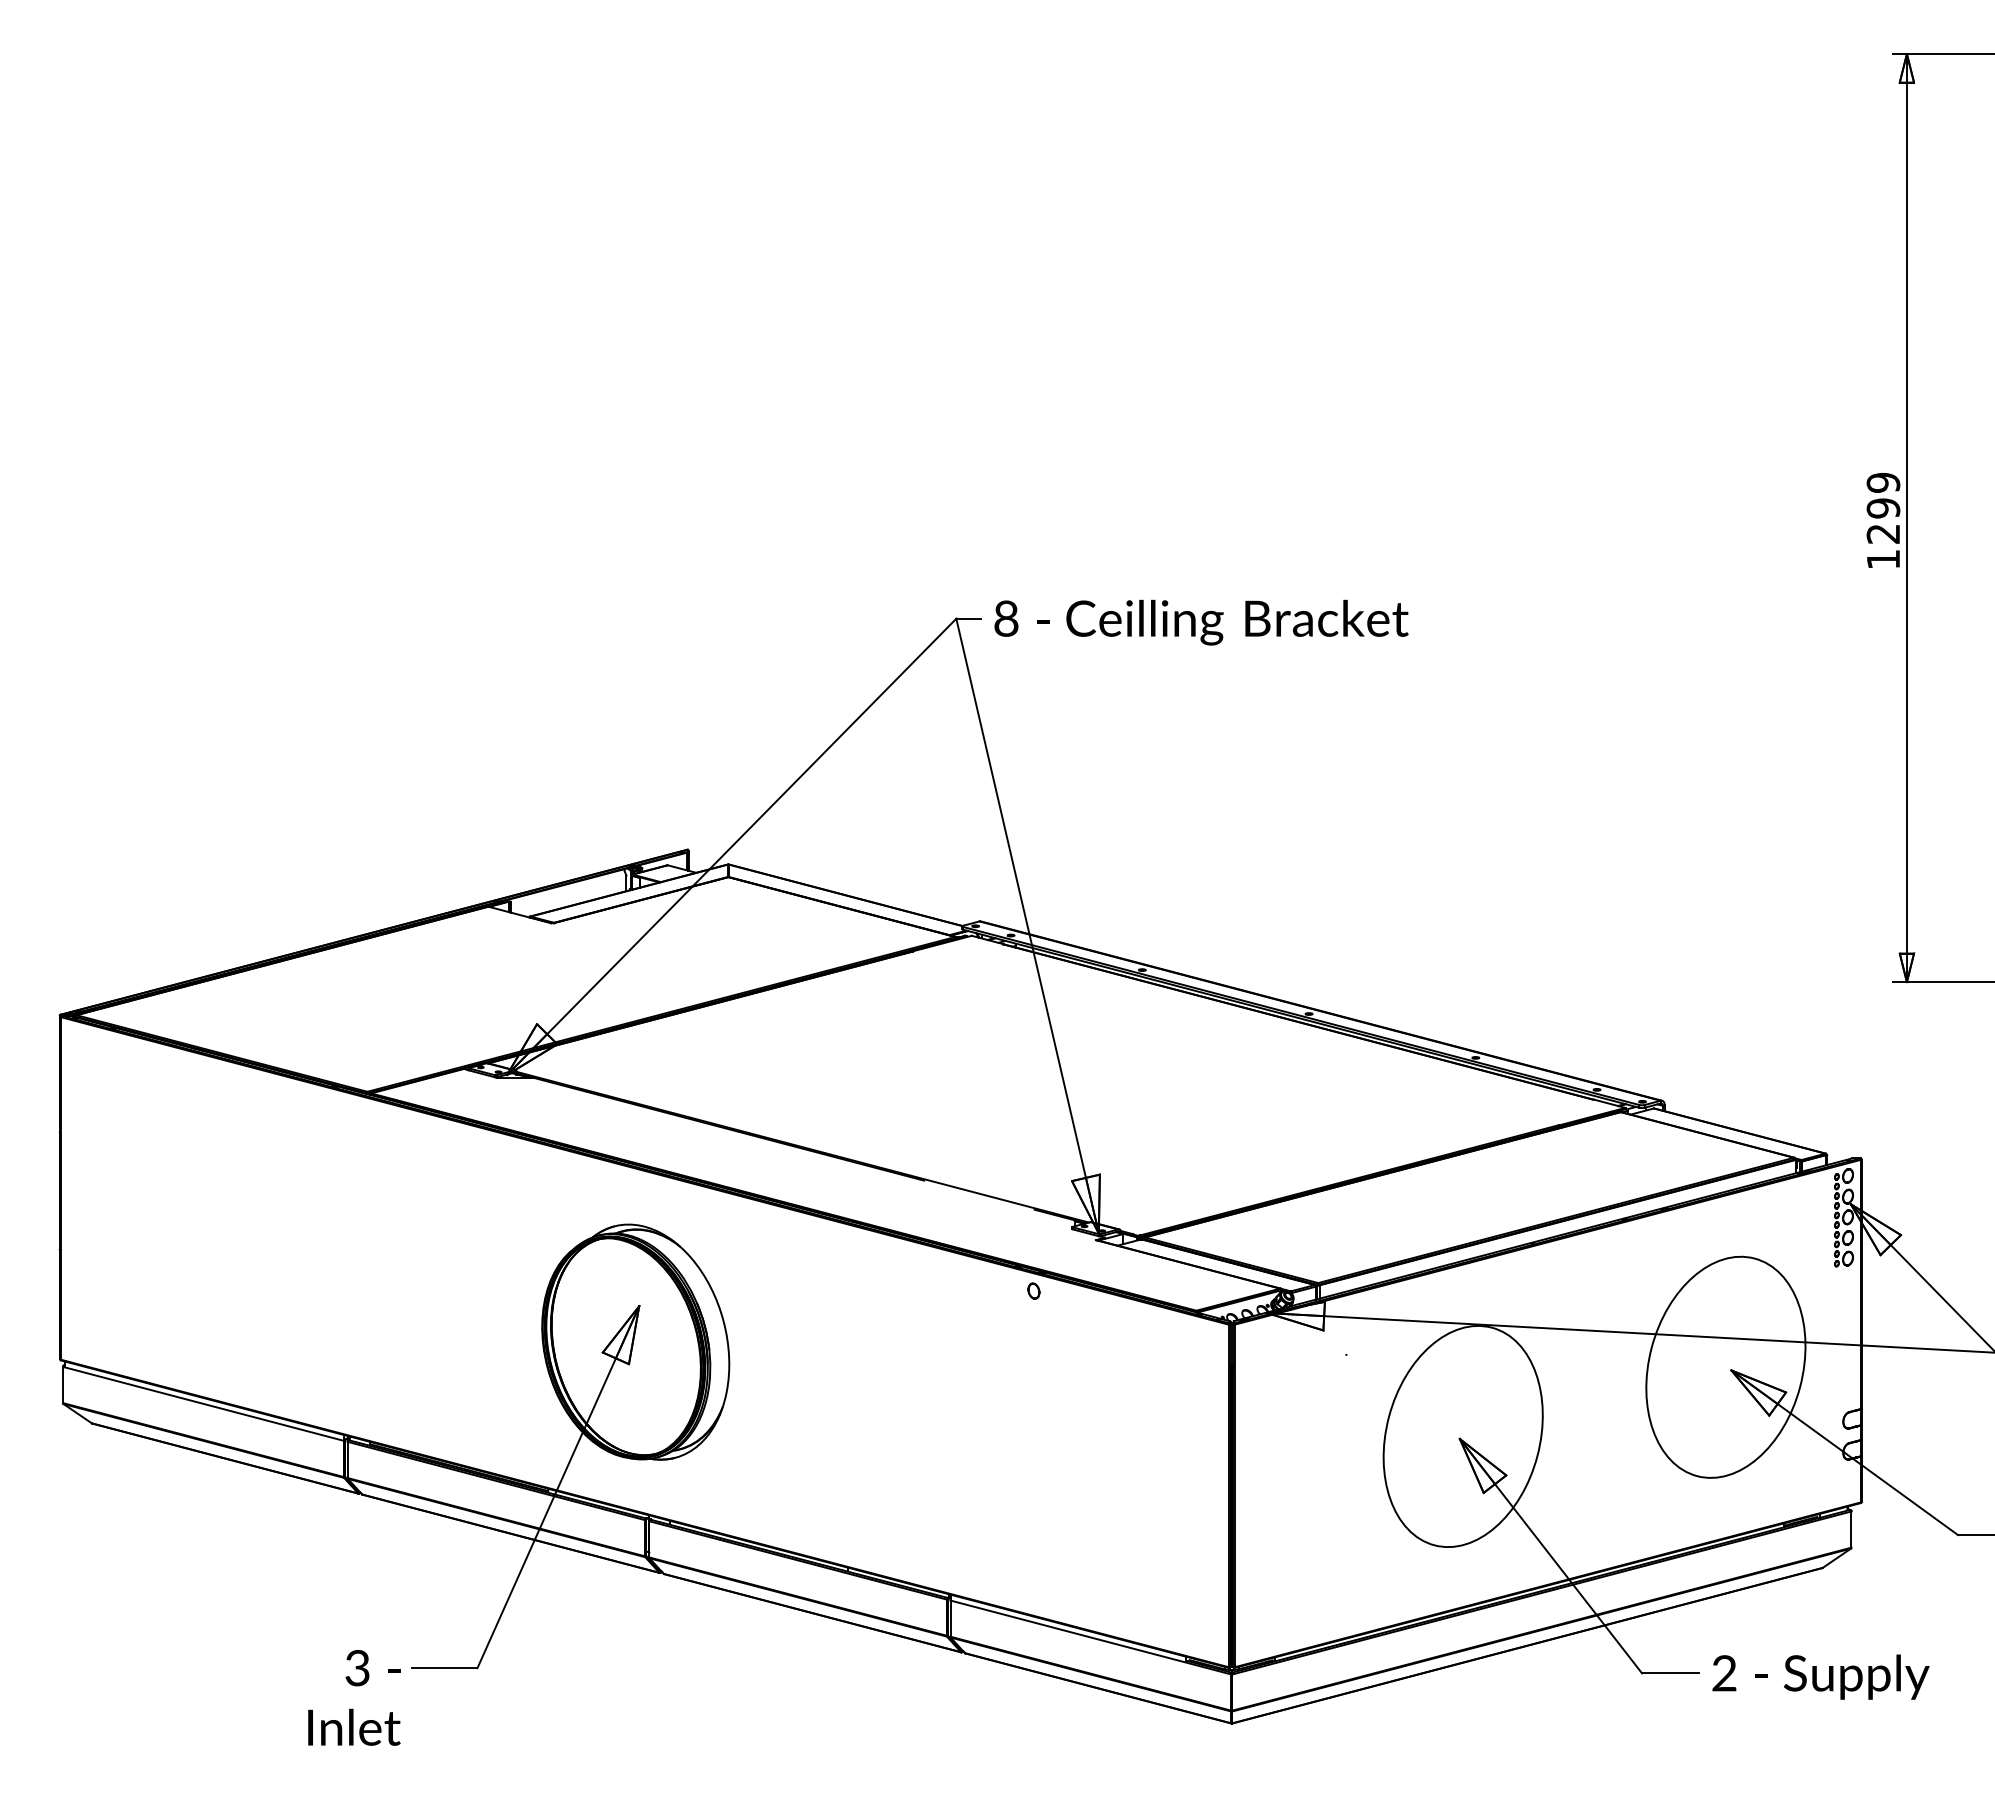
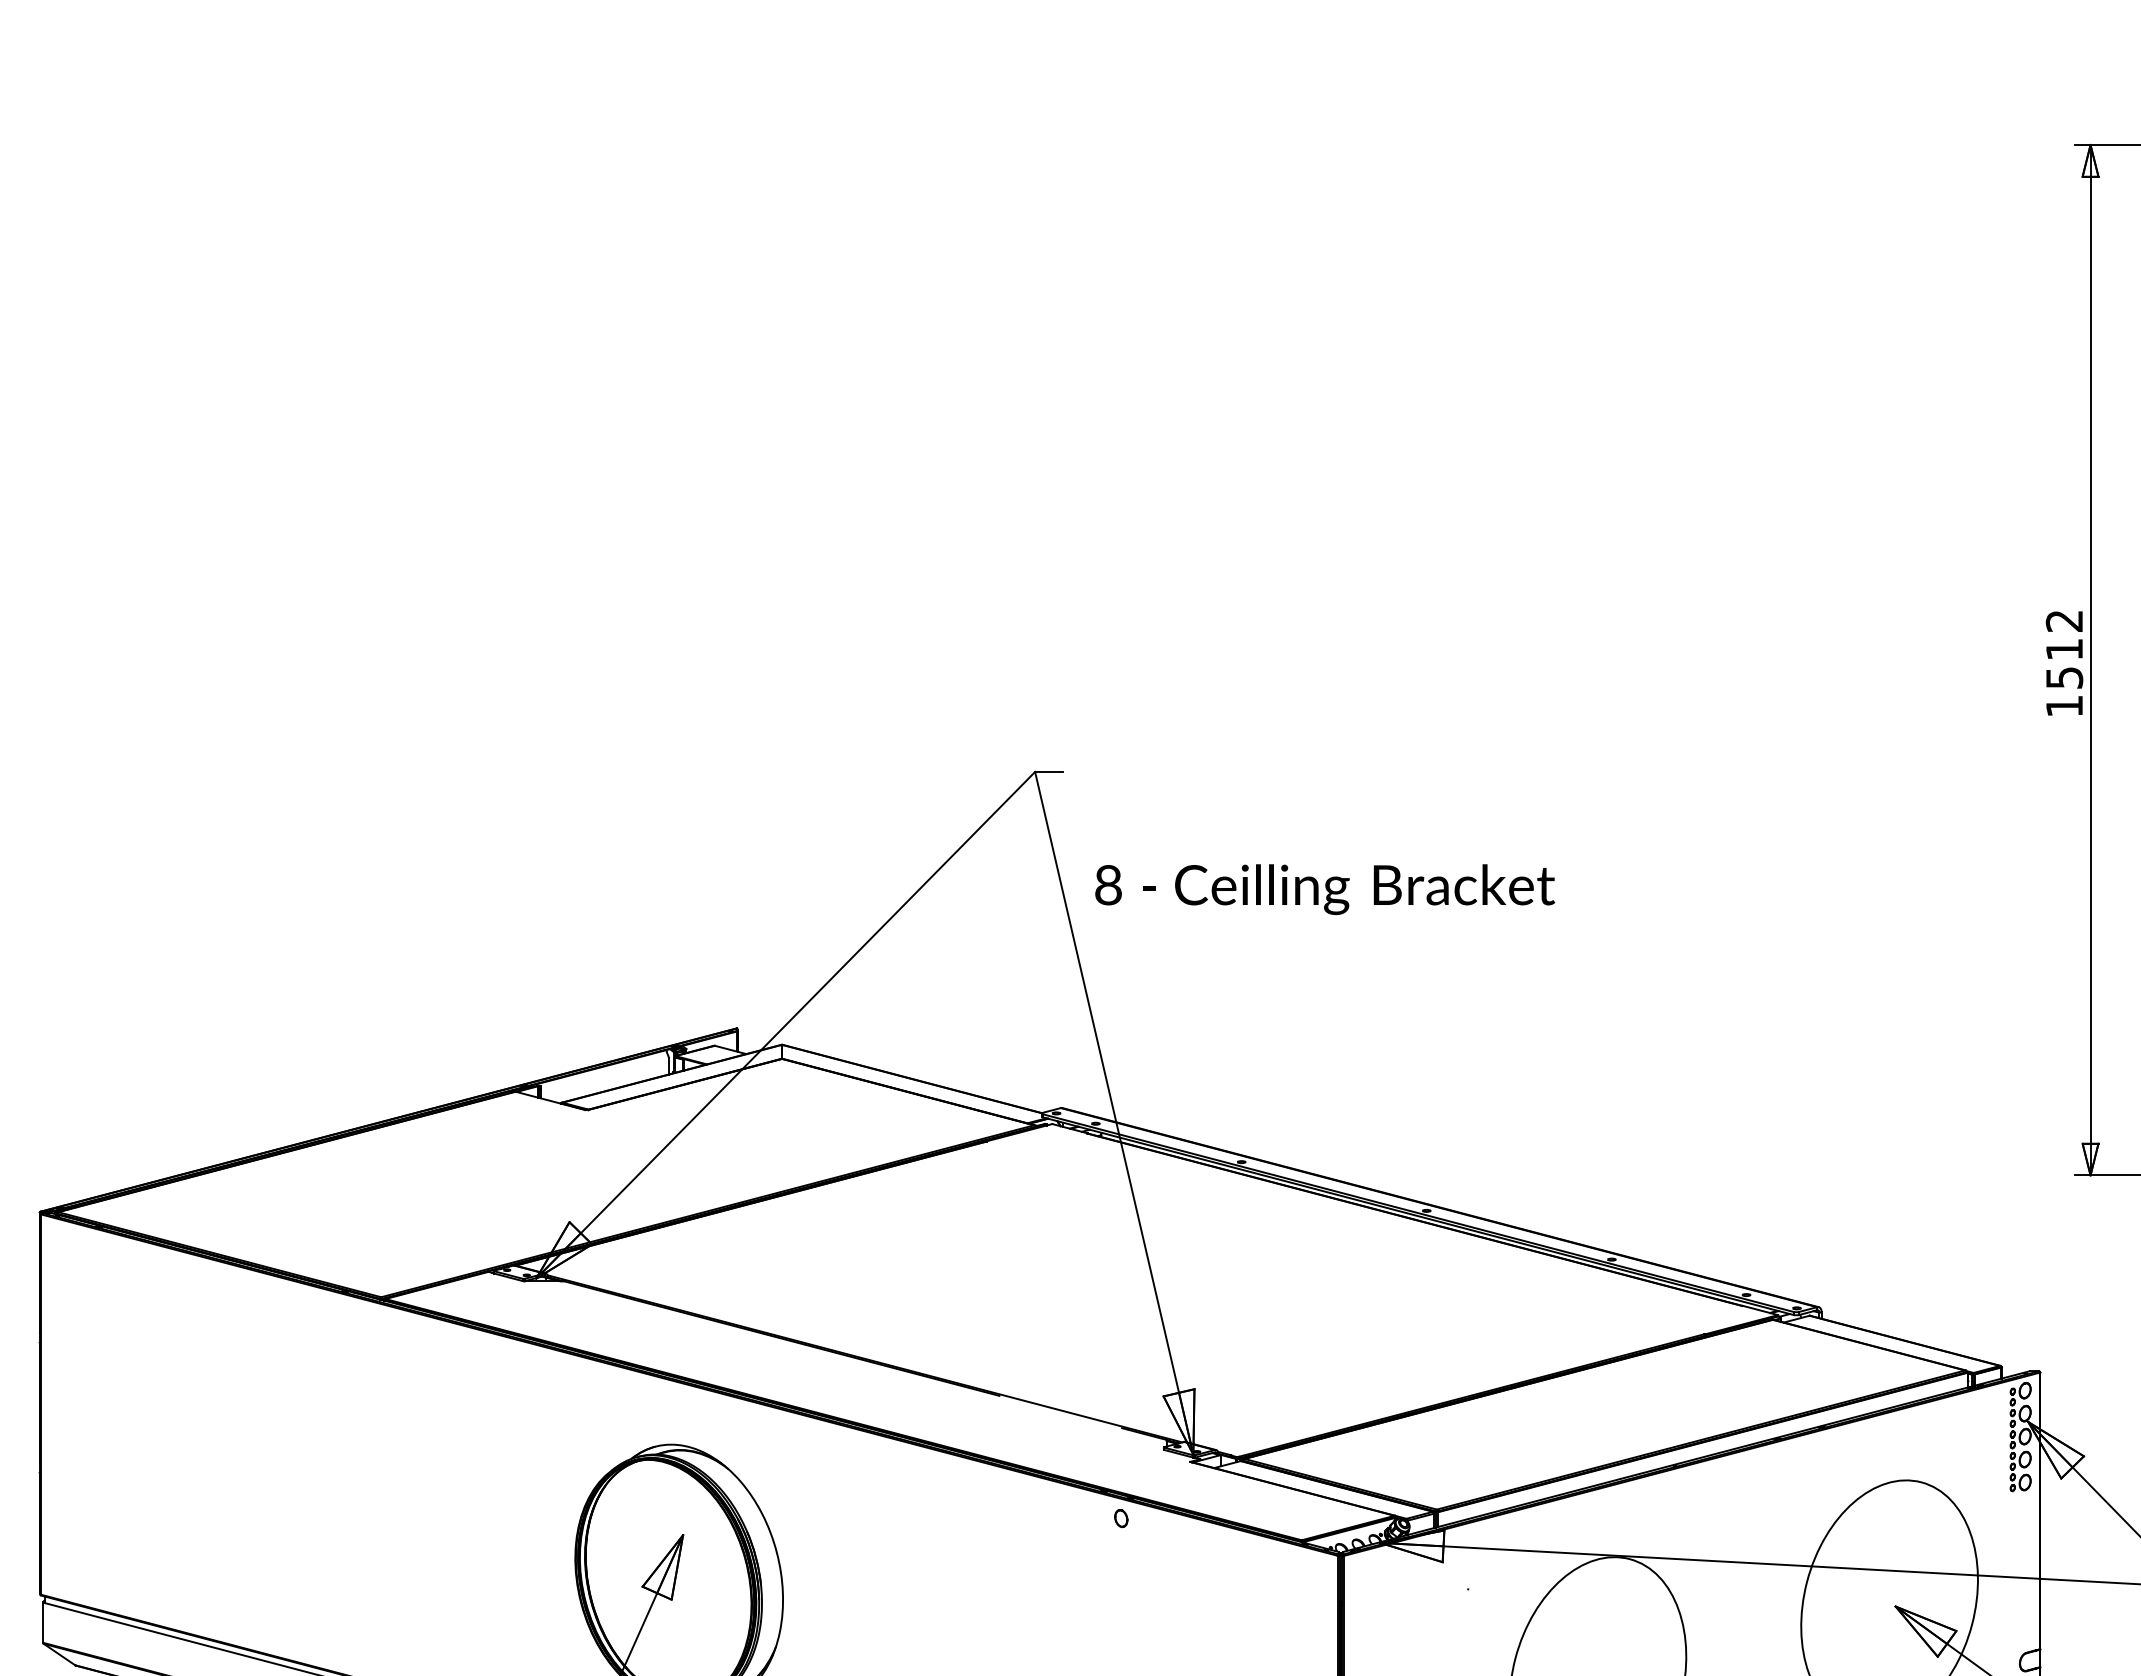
text: (1883, 507) -> (2064, 648), 1299 -> 1512
text: (1201, 622) -> (1325, 889), moved

